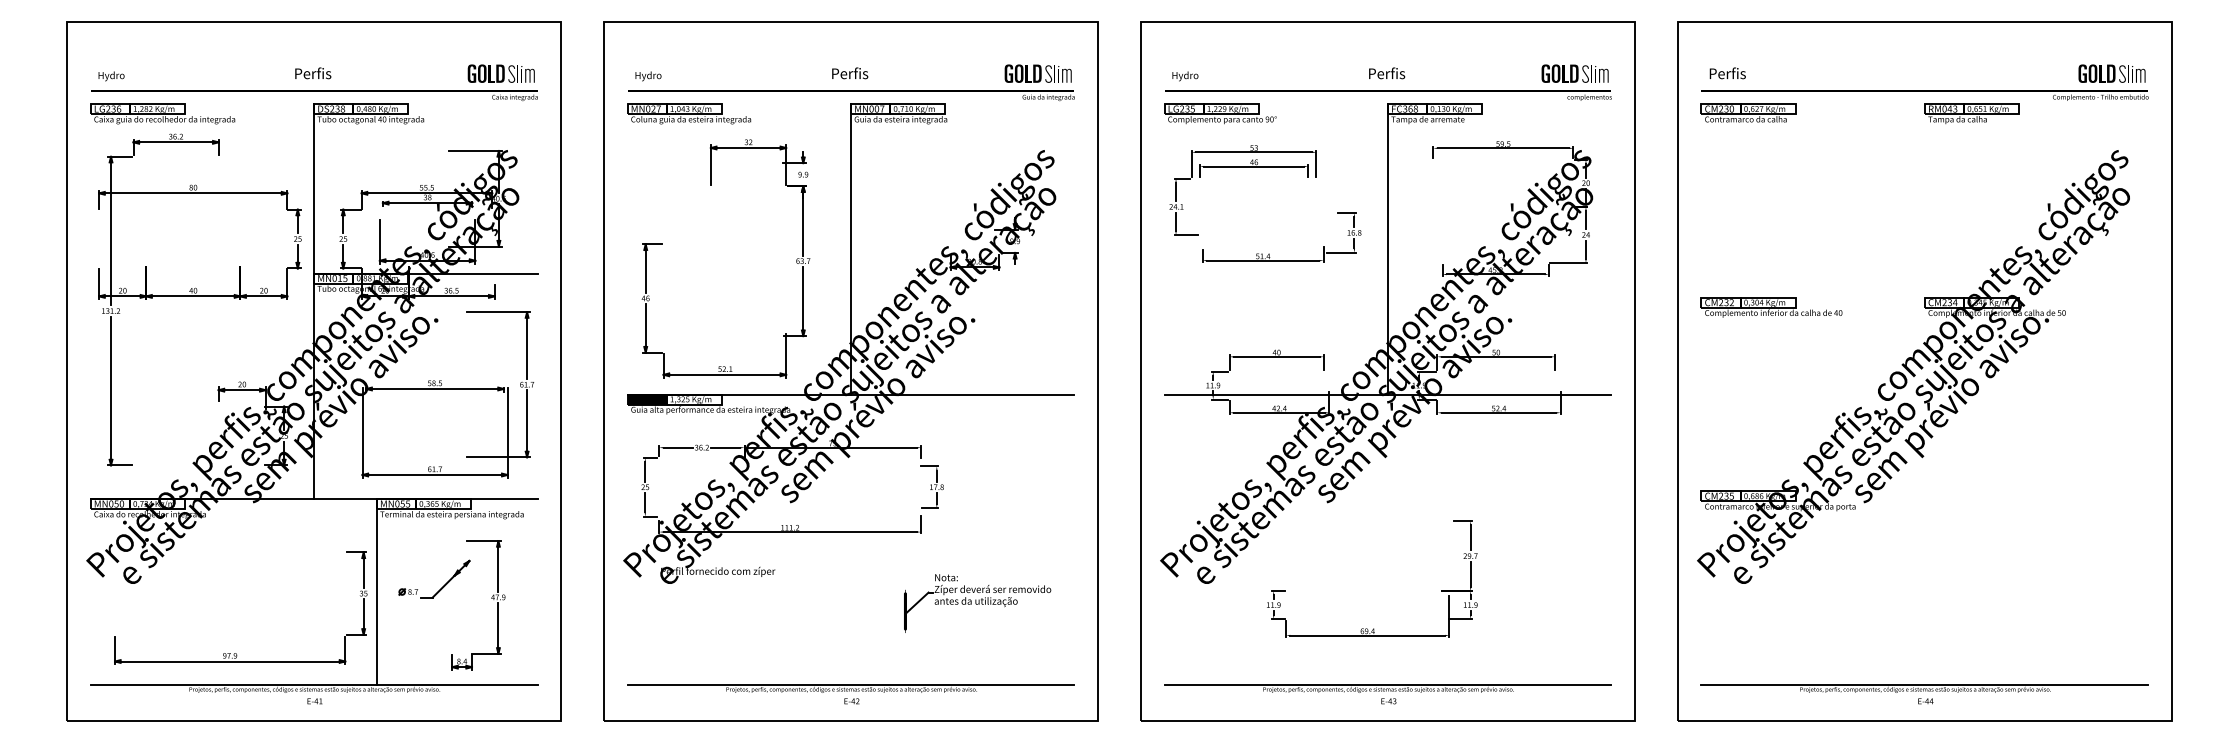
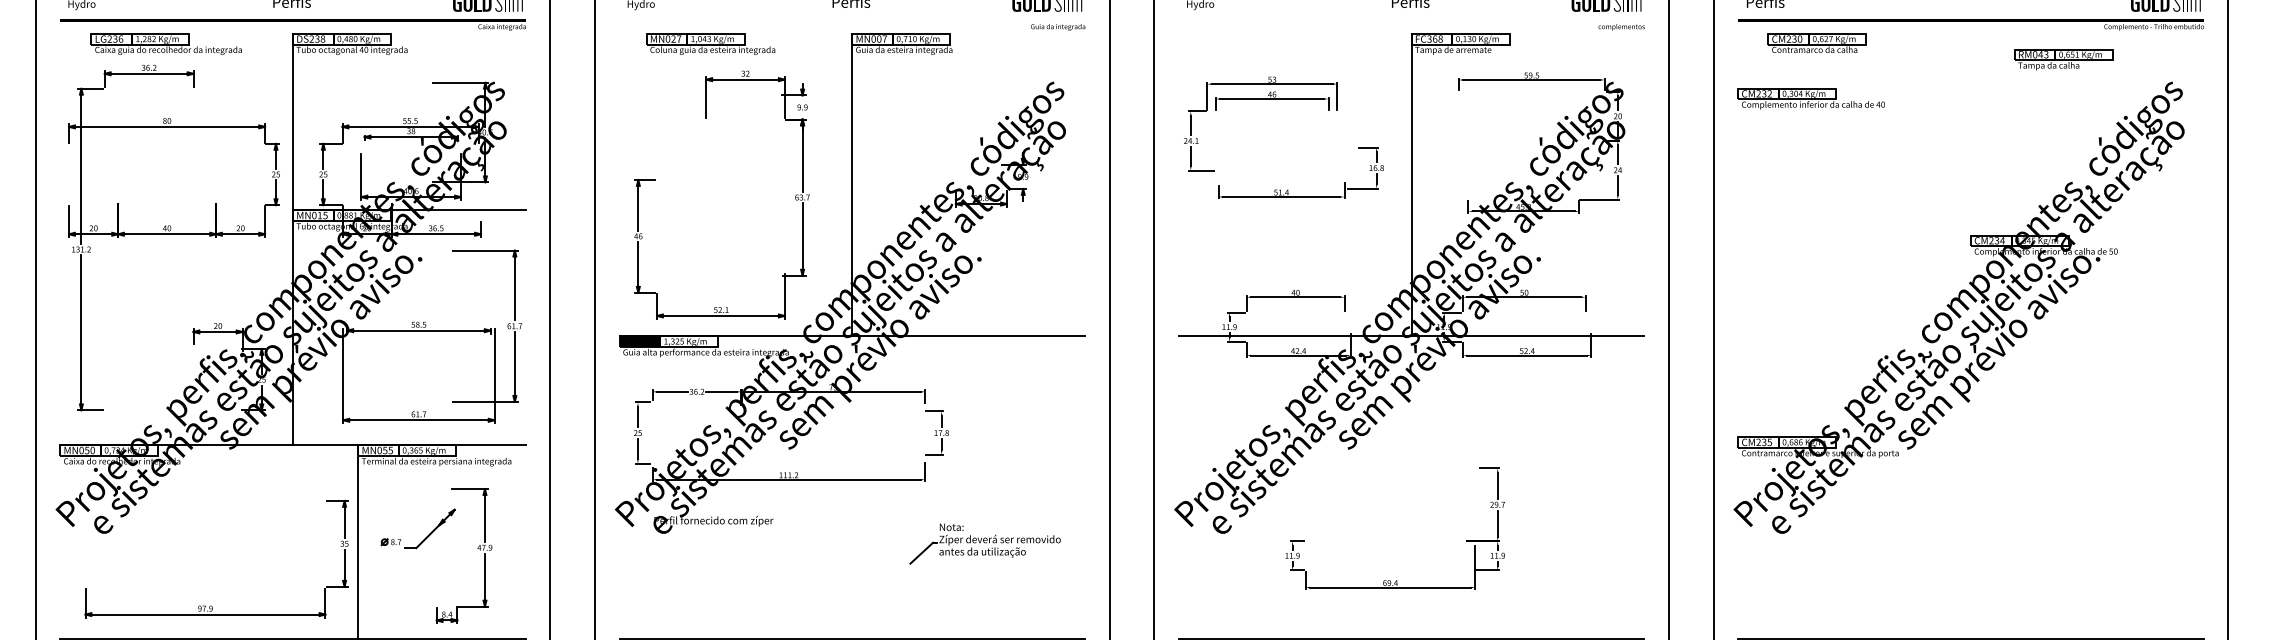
fill: (850, 91) -> (851, 20), removed
fill: (1387, 91) -> (1411, 20), removed
part: (1748, 112) -> (1817, 42), moved
part: (162, 113) -> (166, 43), moved
part: (689, 113) -> (711, 43), moved
part: (1220, 113) -> (1237, 43), removed
part: (1971, 113) -> (2063, 59), moved
part: (1771, 307) -> (1811, 98), moved
fill: (905, 611) -> (909, 562), removed

